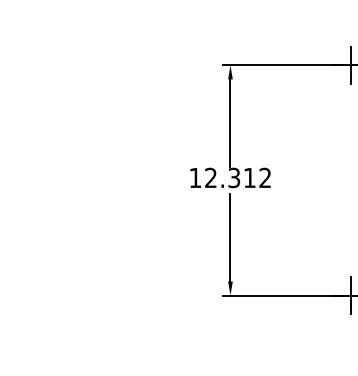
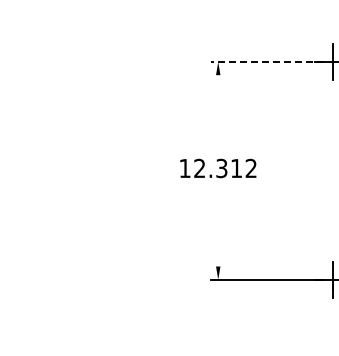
line: (281, 64) -> (266, 61), solid -> dashed
line: (230, 123) -> (218, 116), removed
line: (230, 237) -> (218, 224), removed

